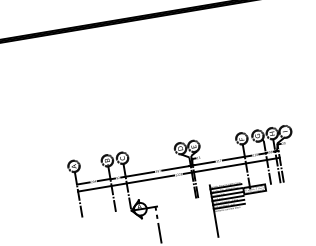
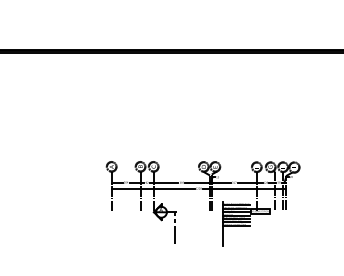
line: (229, 210) -> (236, 225), added

